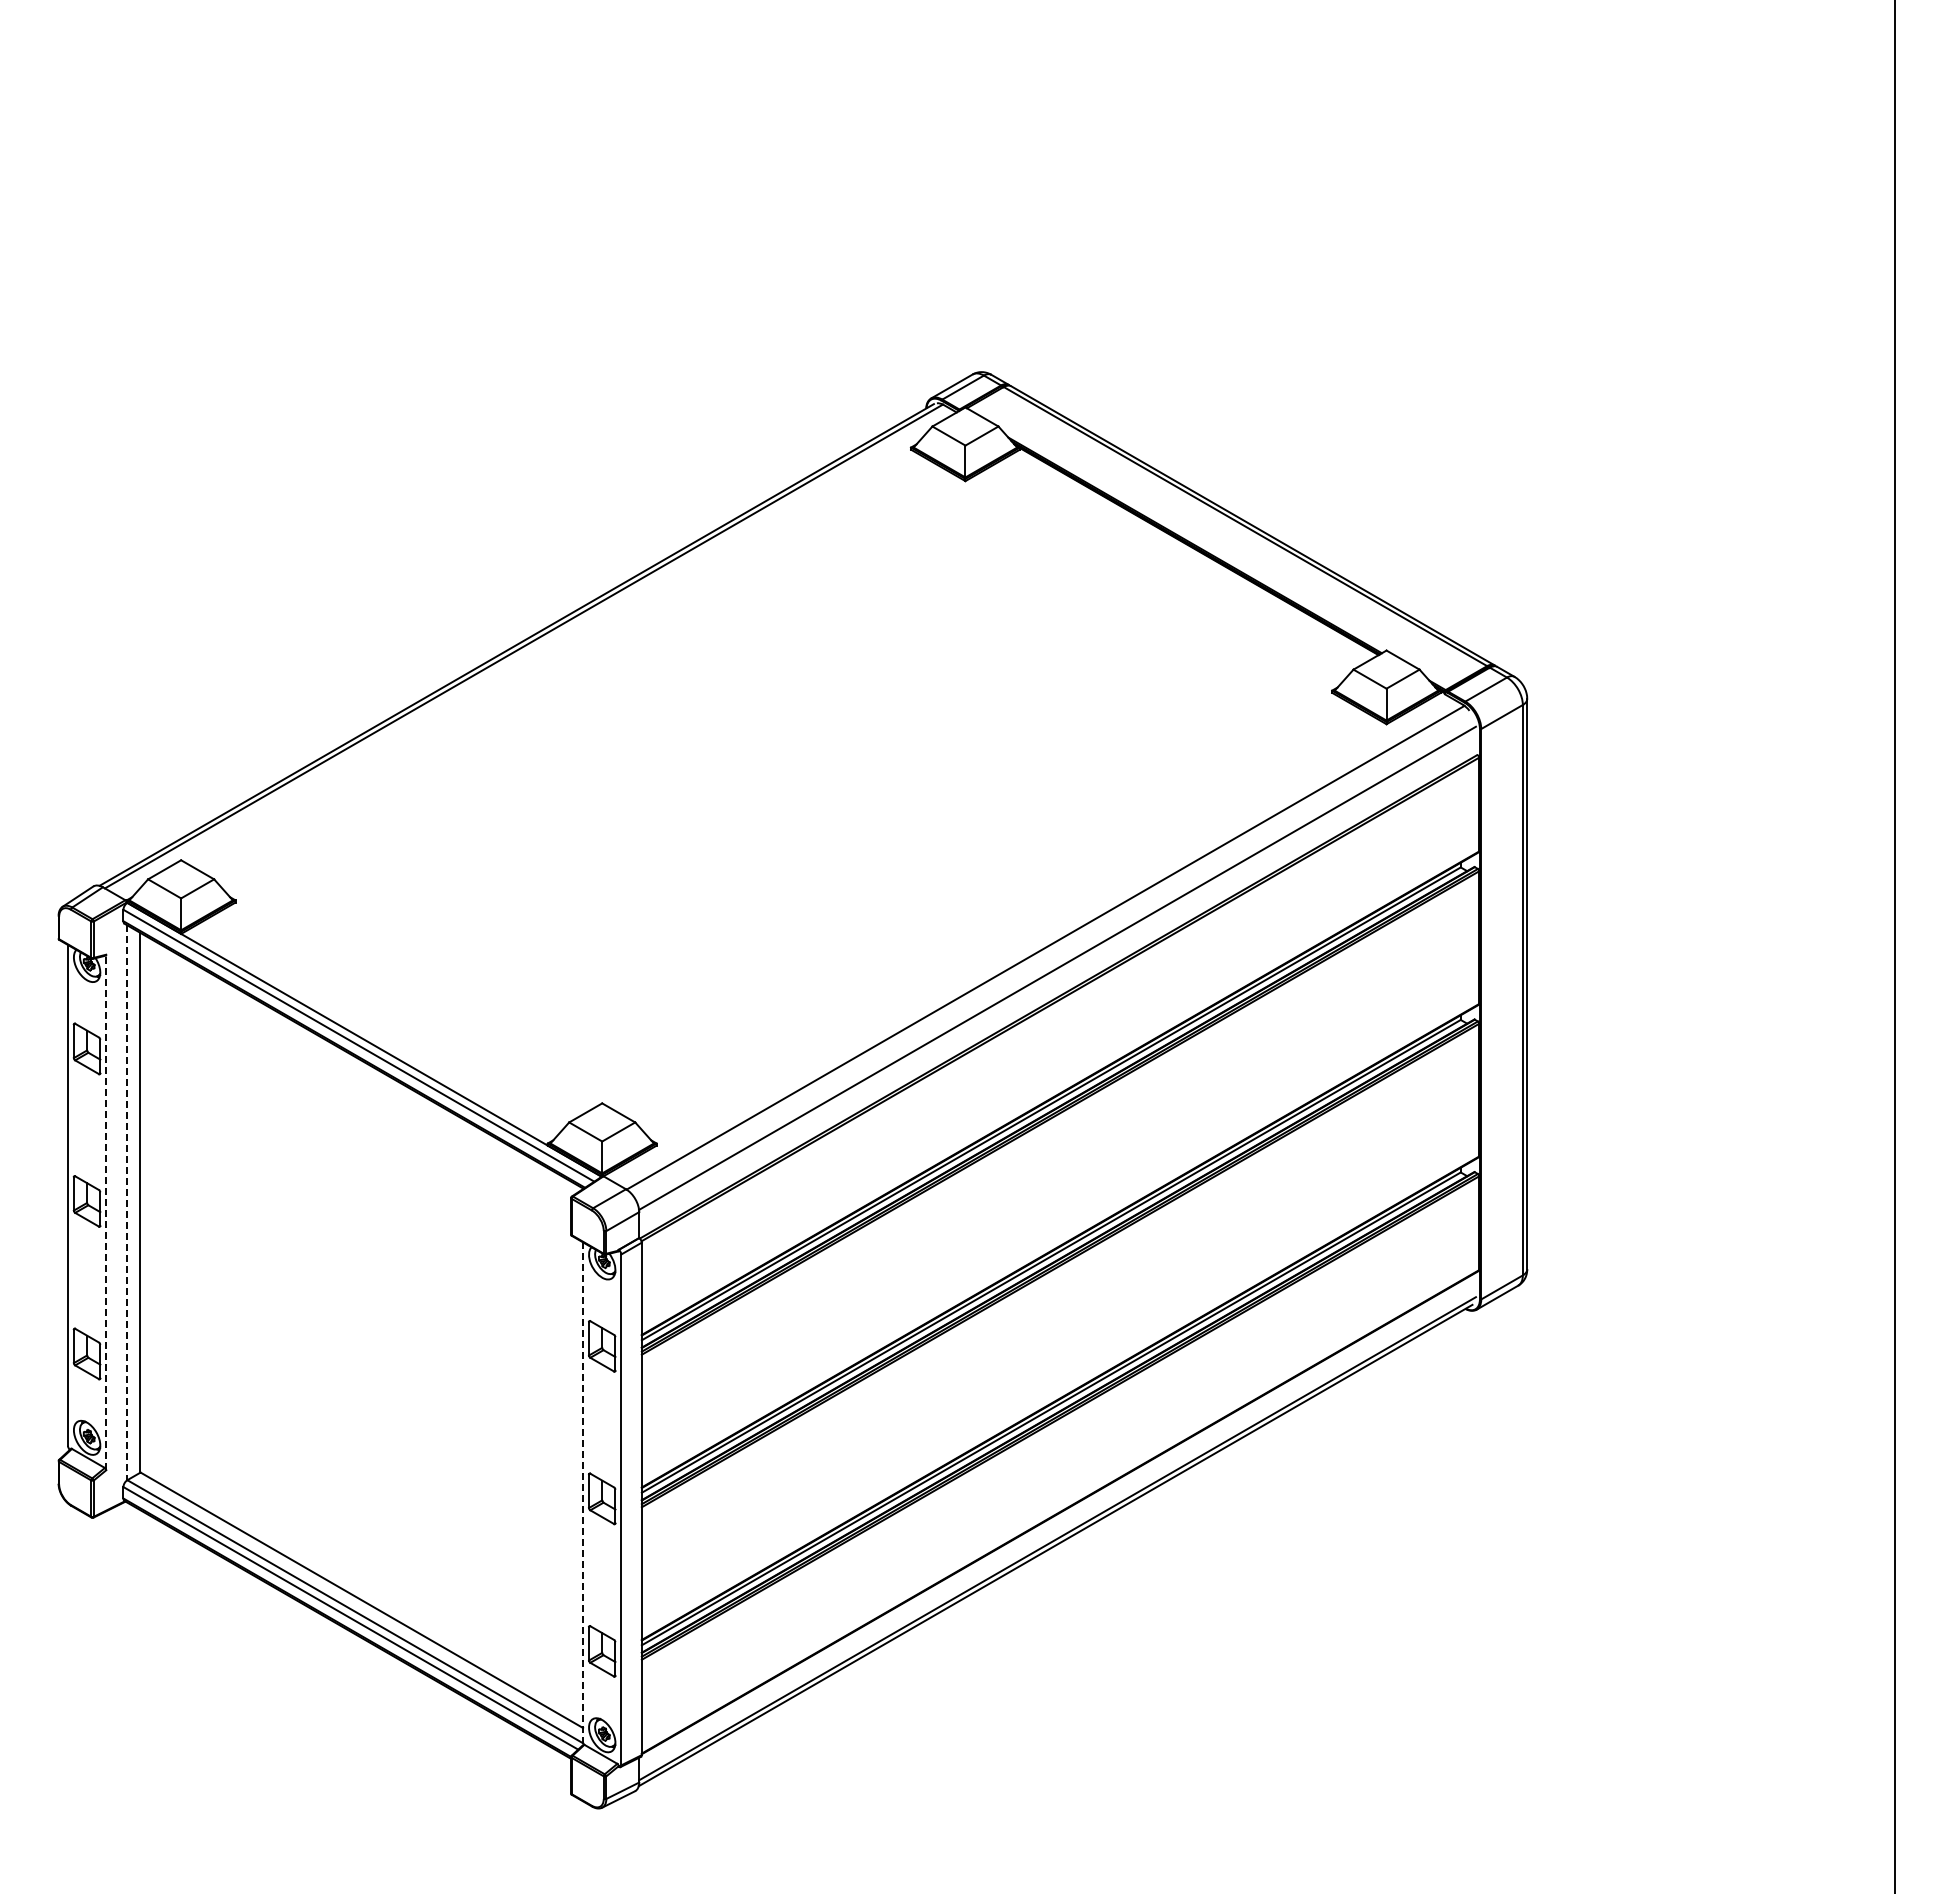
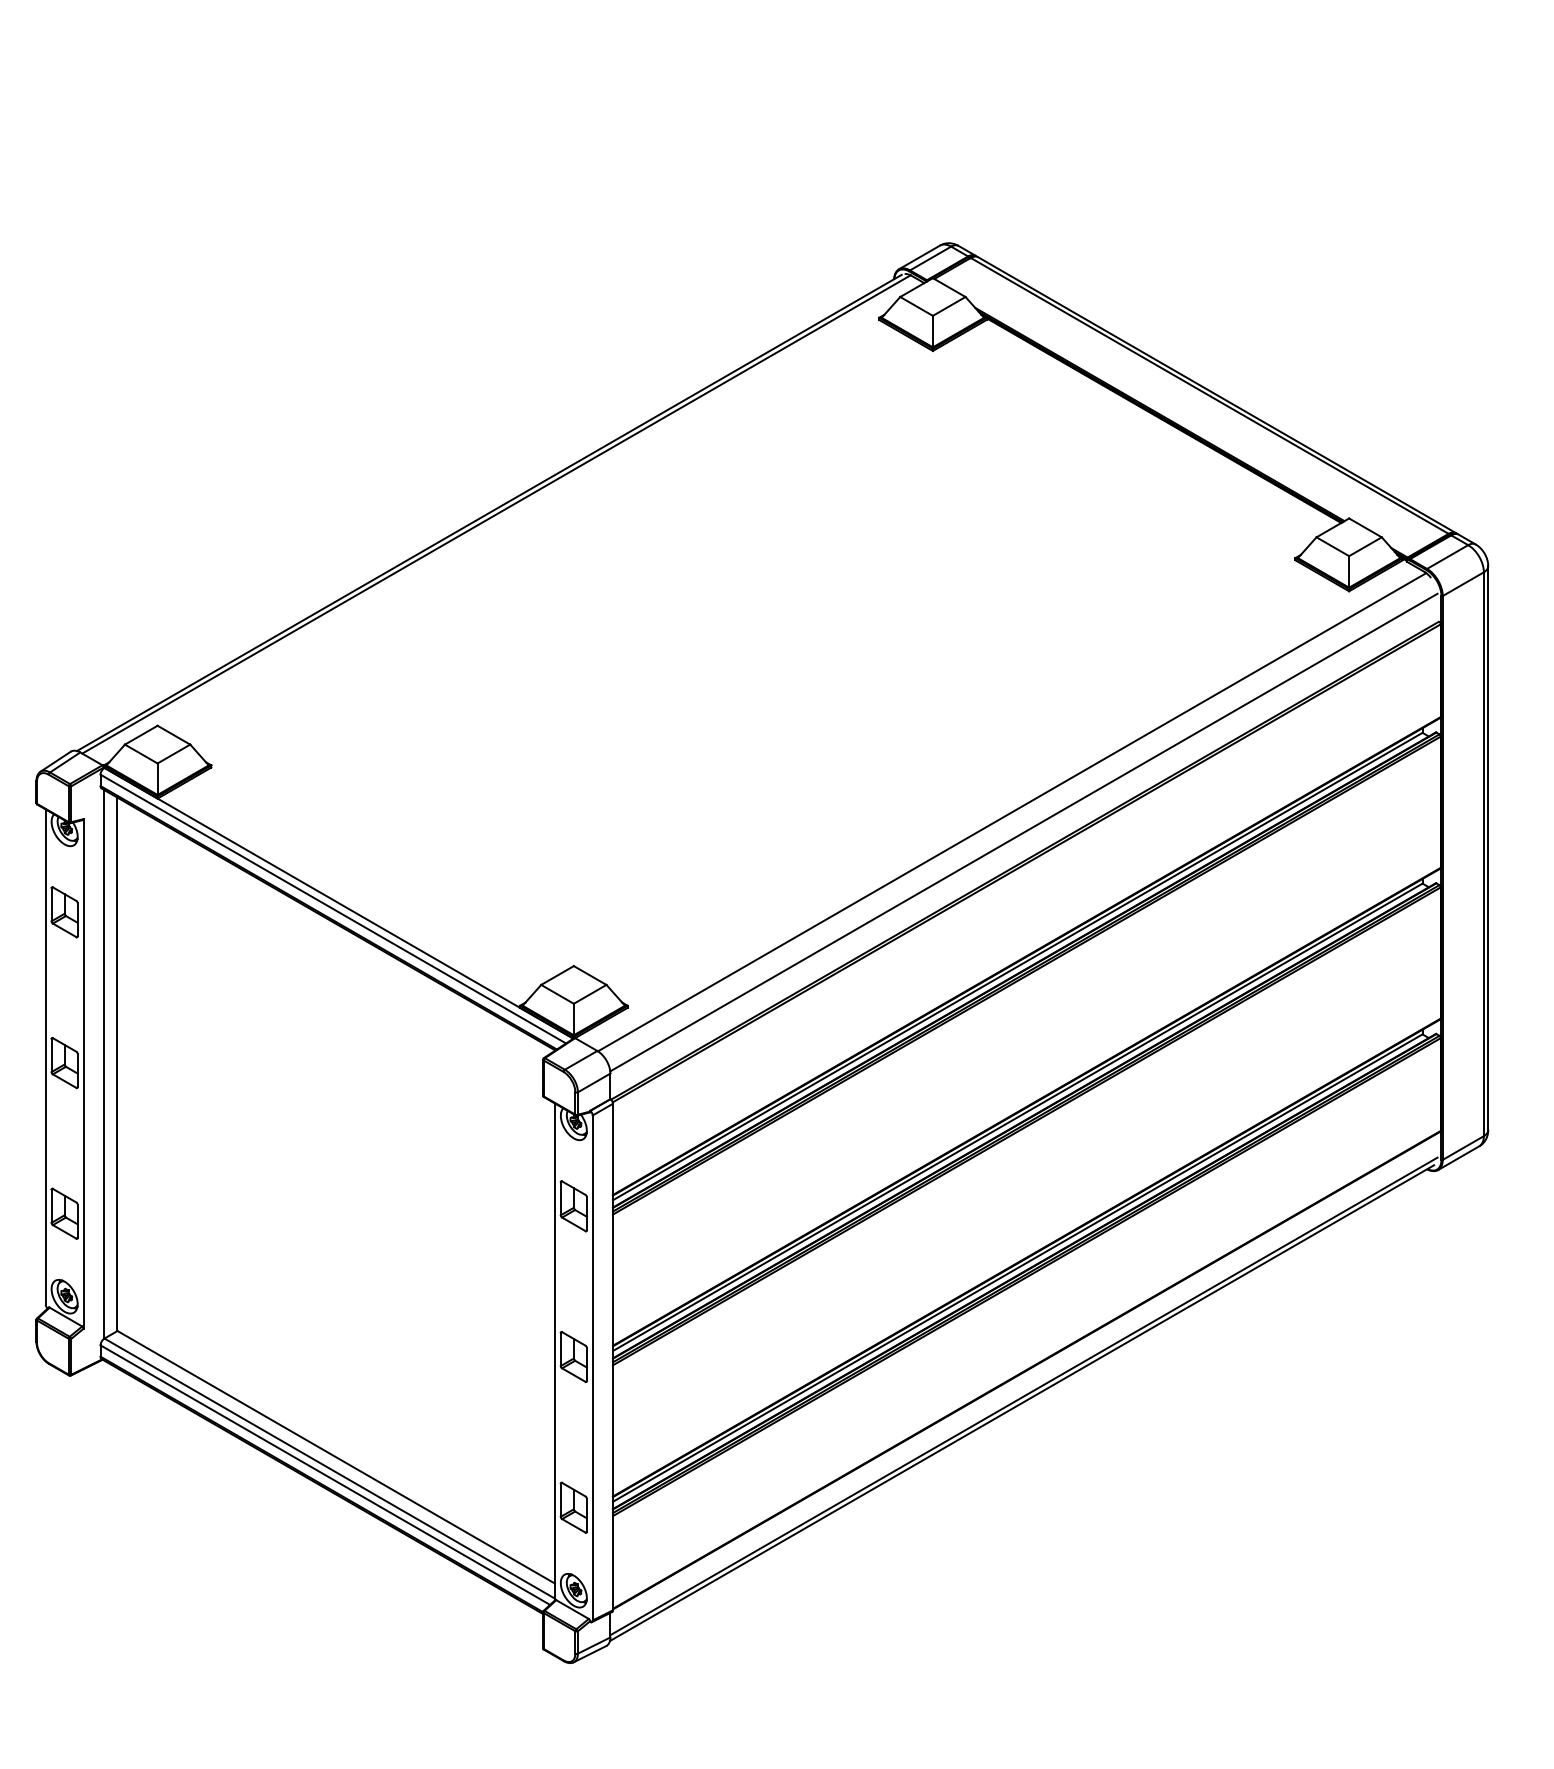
line: (126, 1202) -> (103, 1064), dashed -> solid
line: (106, 1212) -> (83, 1073), dashed -> solid
line: (583, 1494) -> (555, 1352), dashed -> solid

